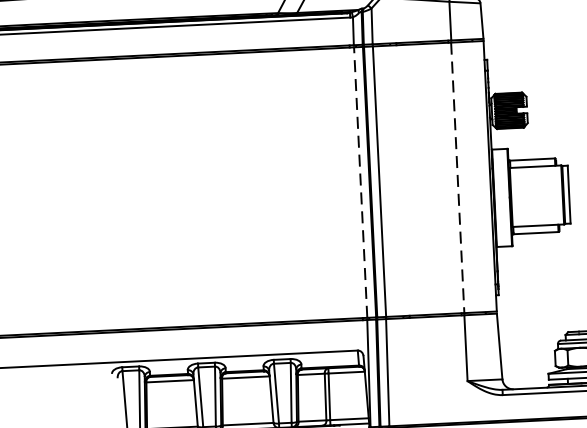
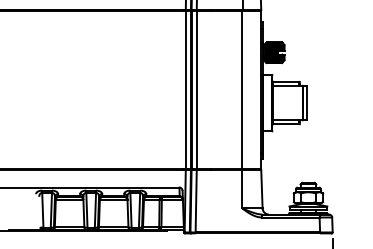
line: (457, 178) -> (242, 90), dashed -> solid
line: (360, 183) -> (185, 90), dashed -> solid

